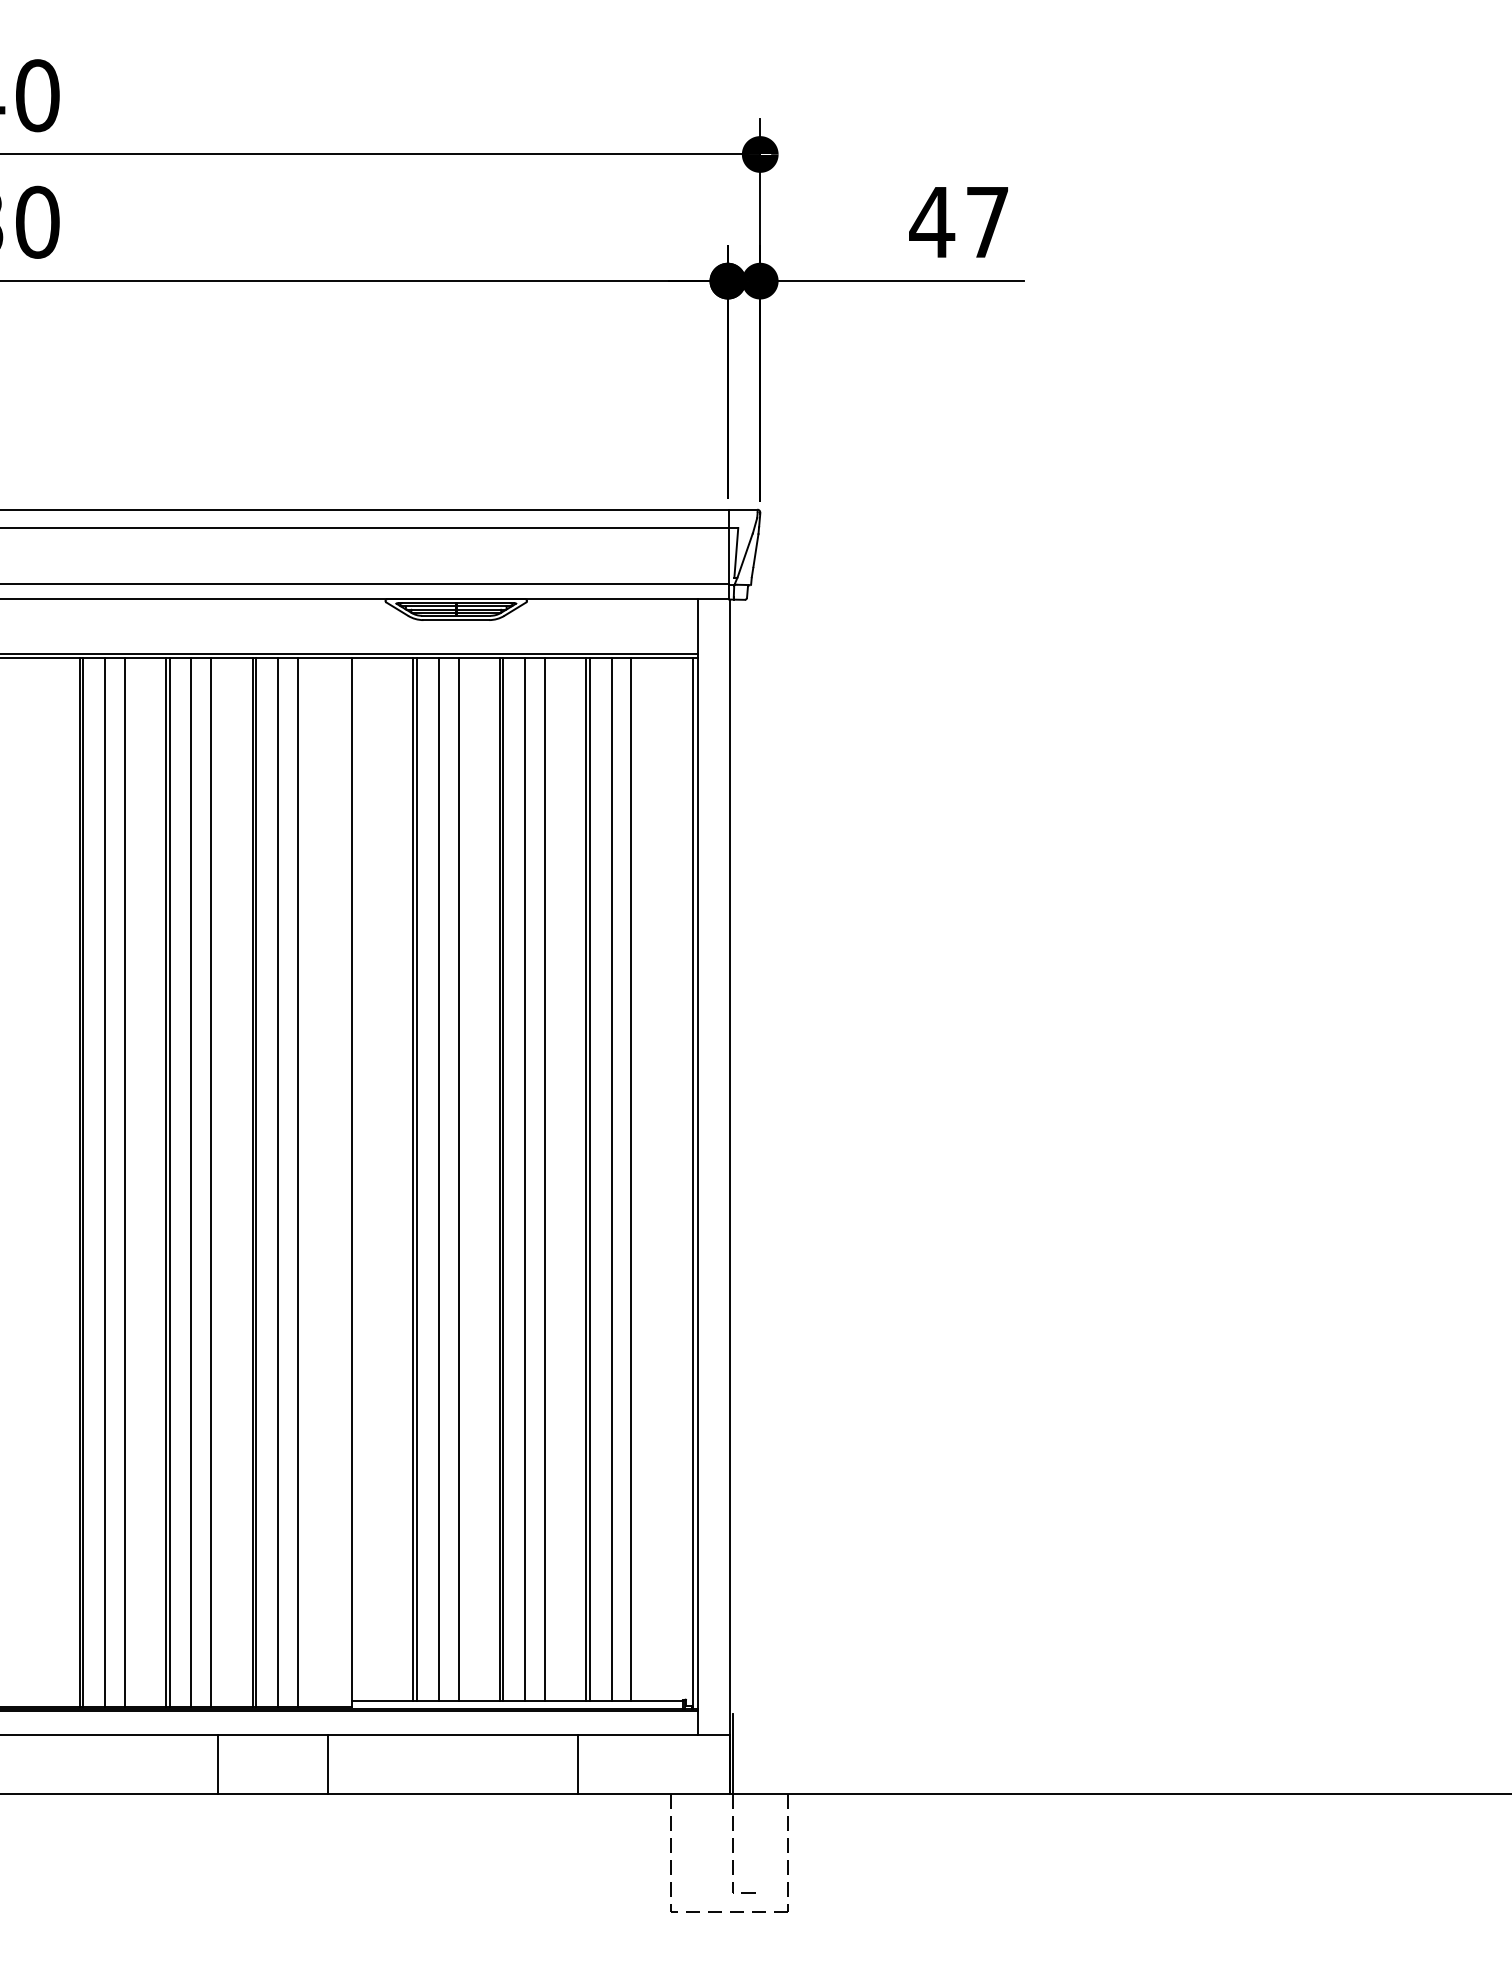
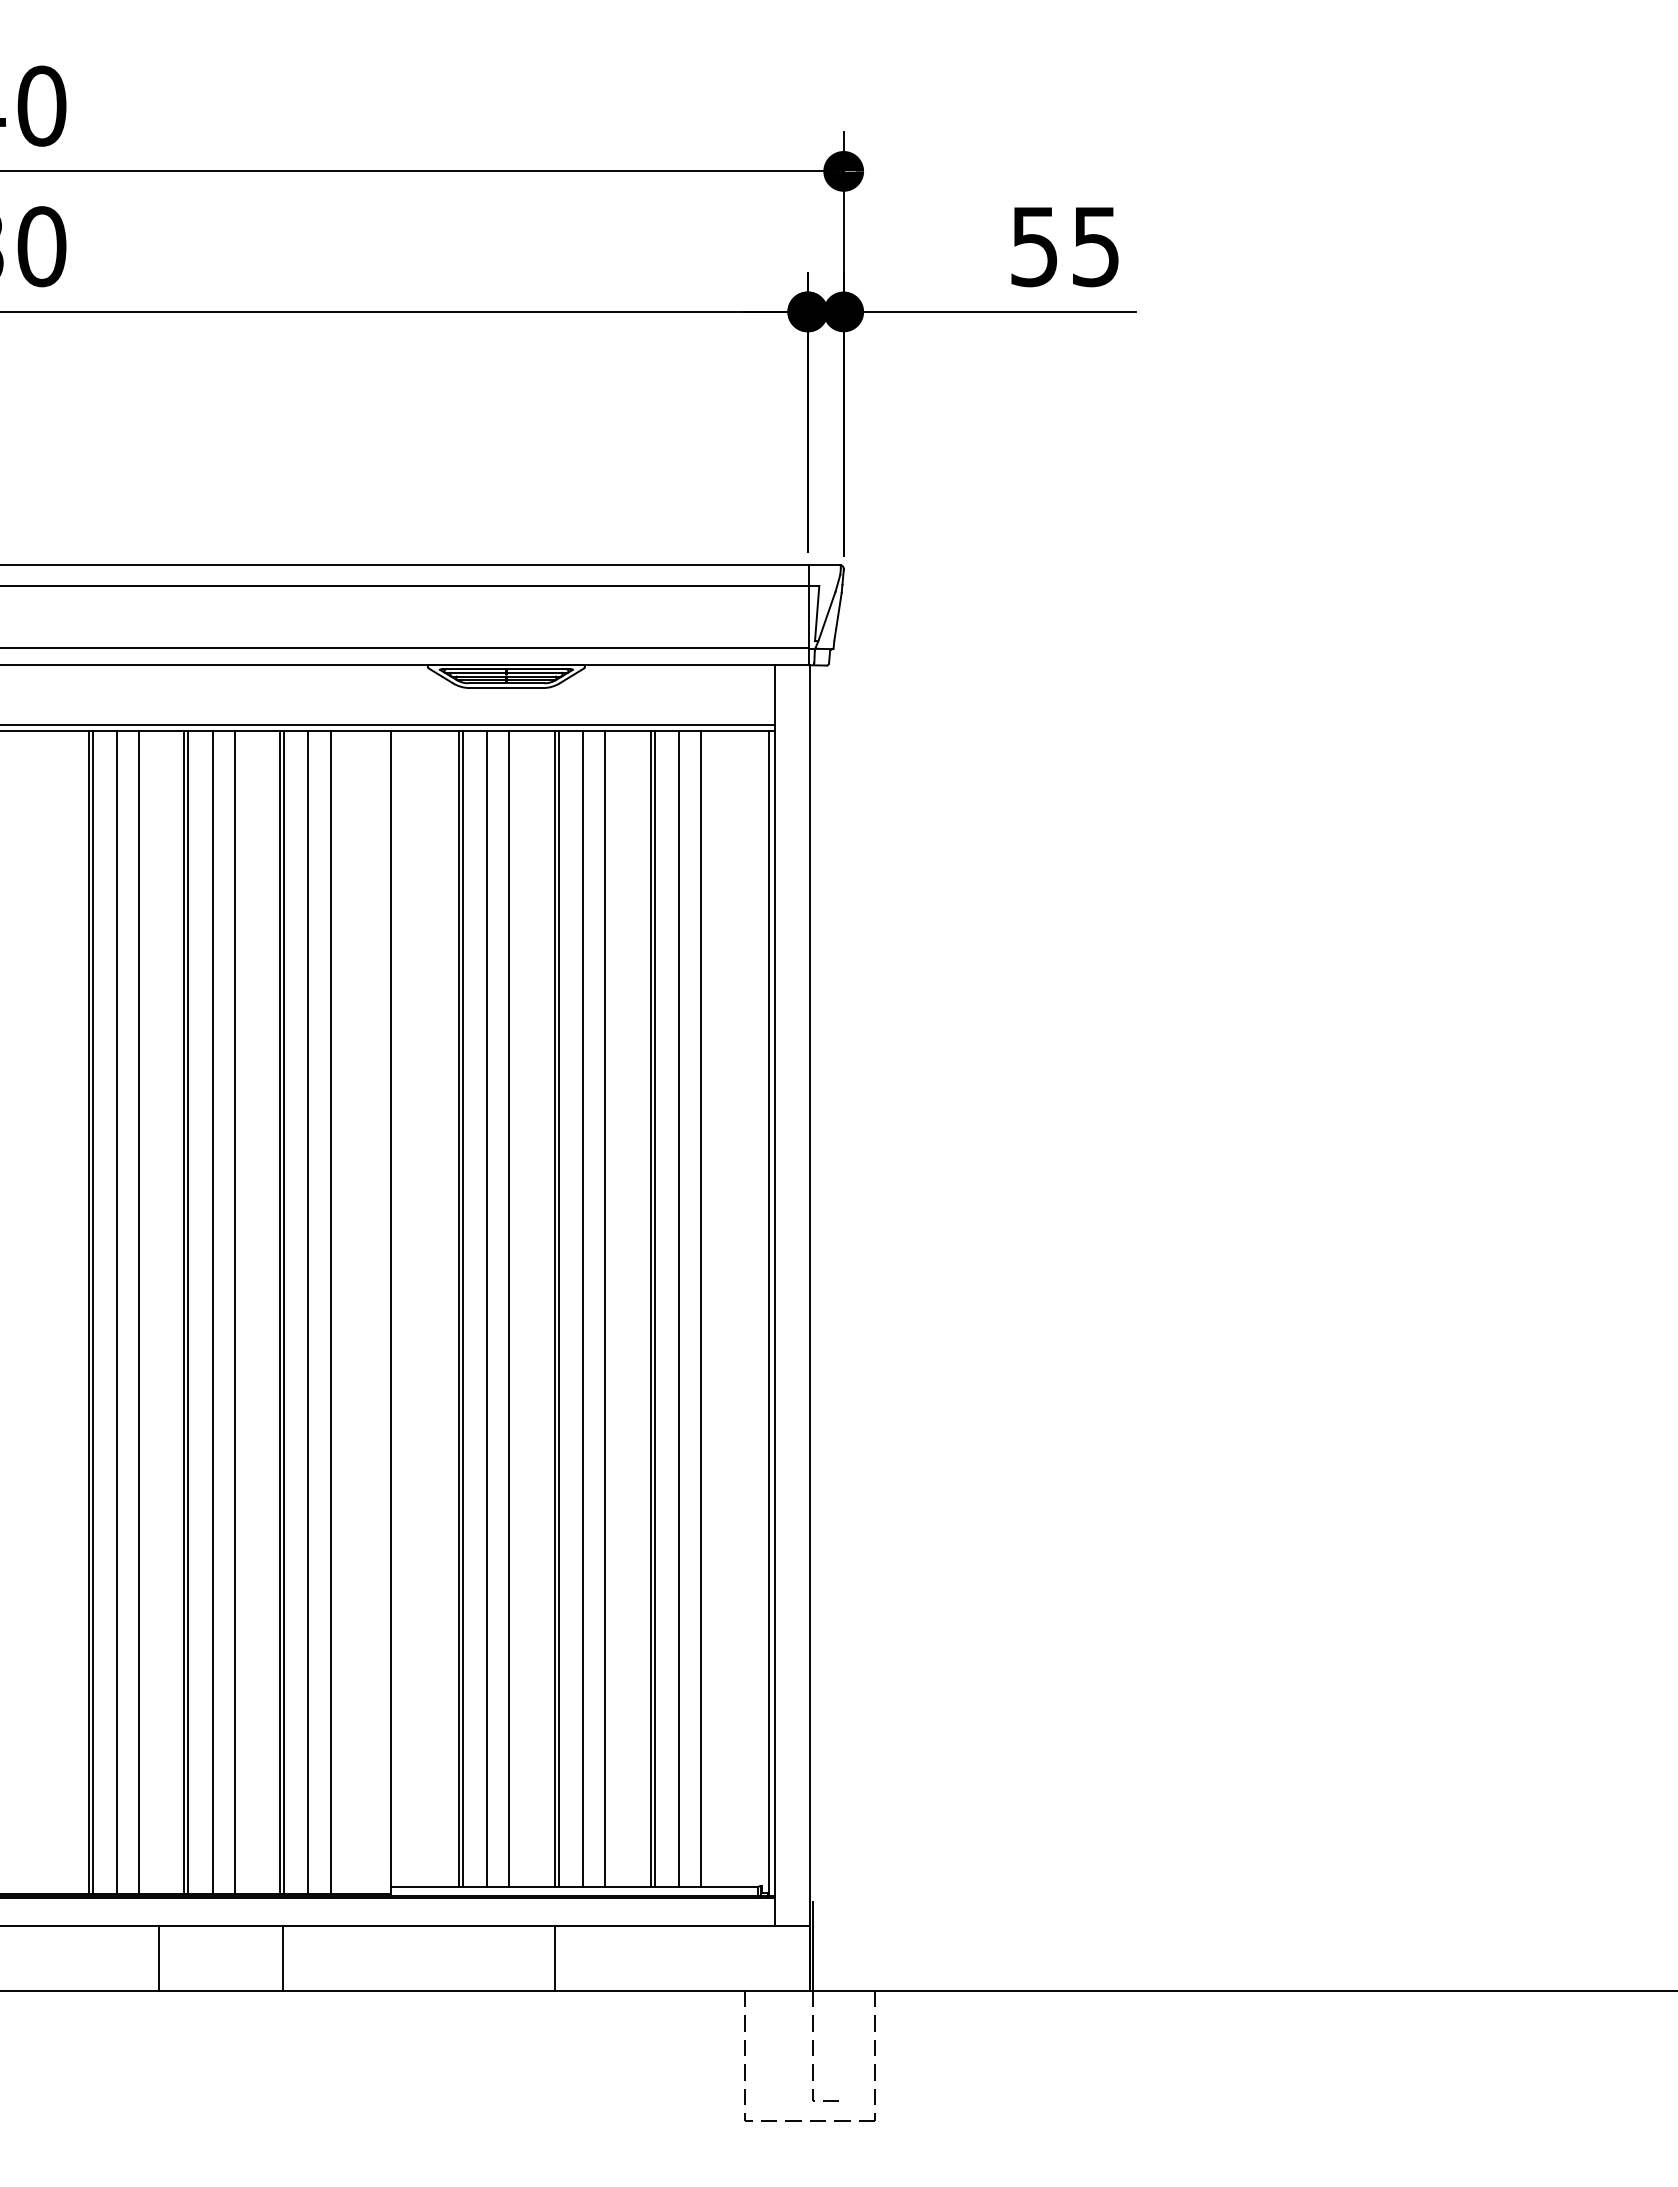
text: (958, 223) -> (1063, 247), 47 -> 55
line: (218, 1764) -> (159, 1957), moved
line: (328, 1764) -> (283, 1957), moved
line: (578, 1764) -> (555, 1957), moved

